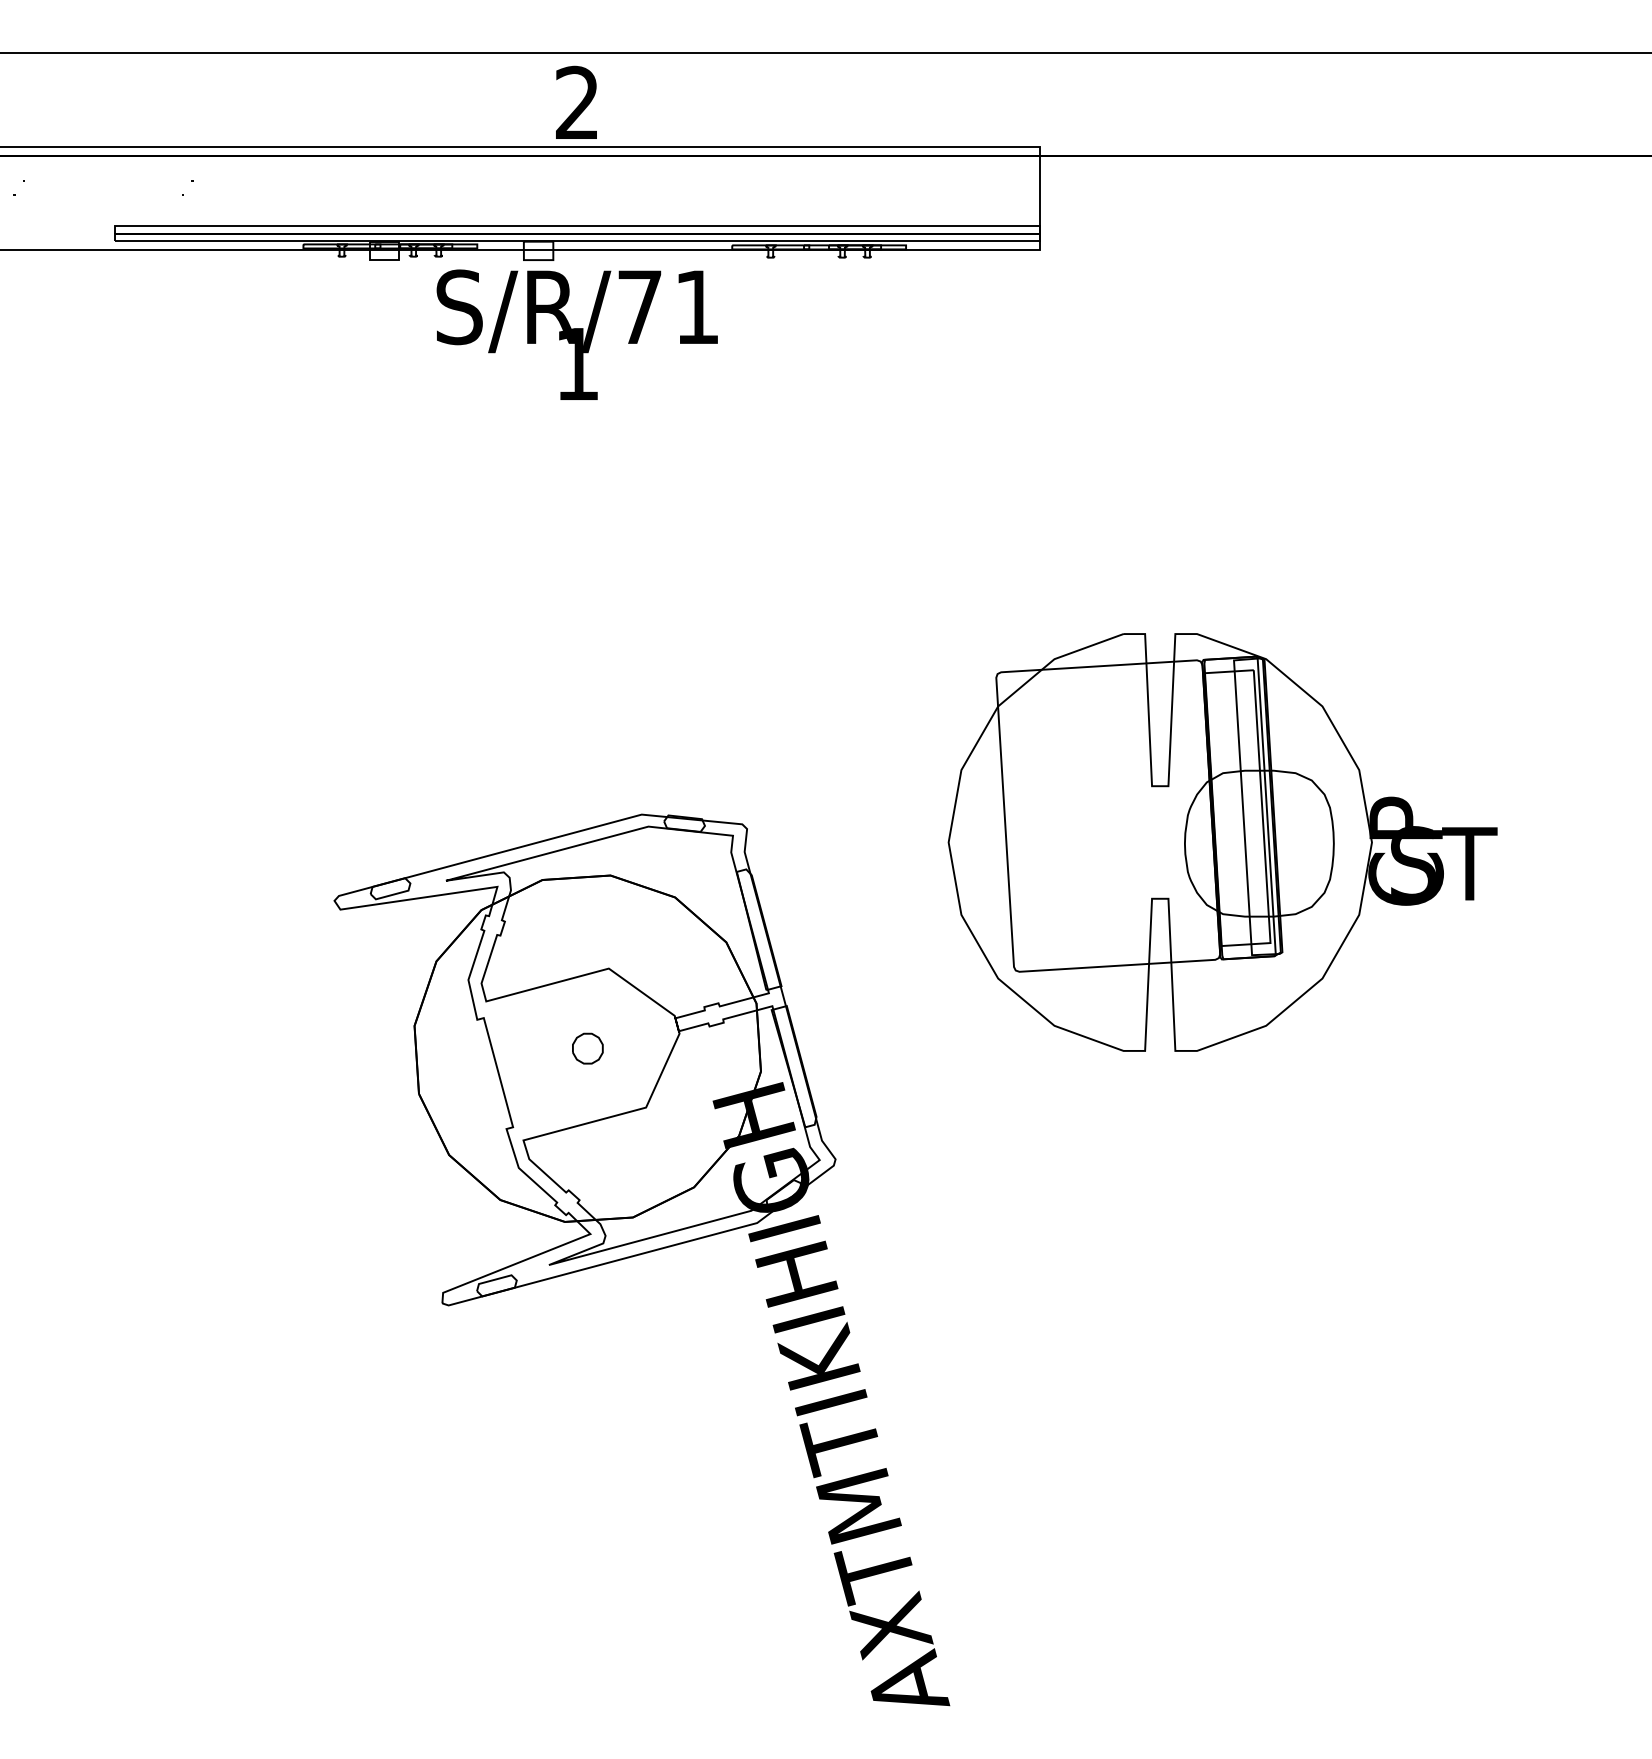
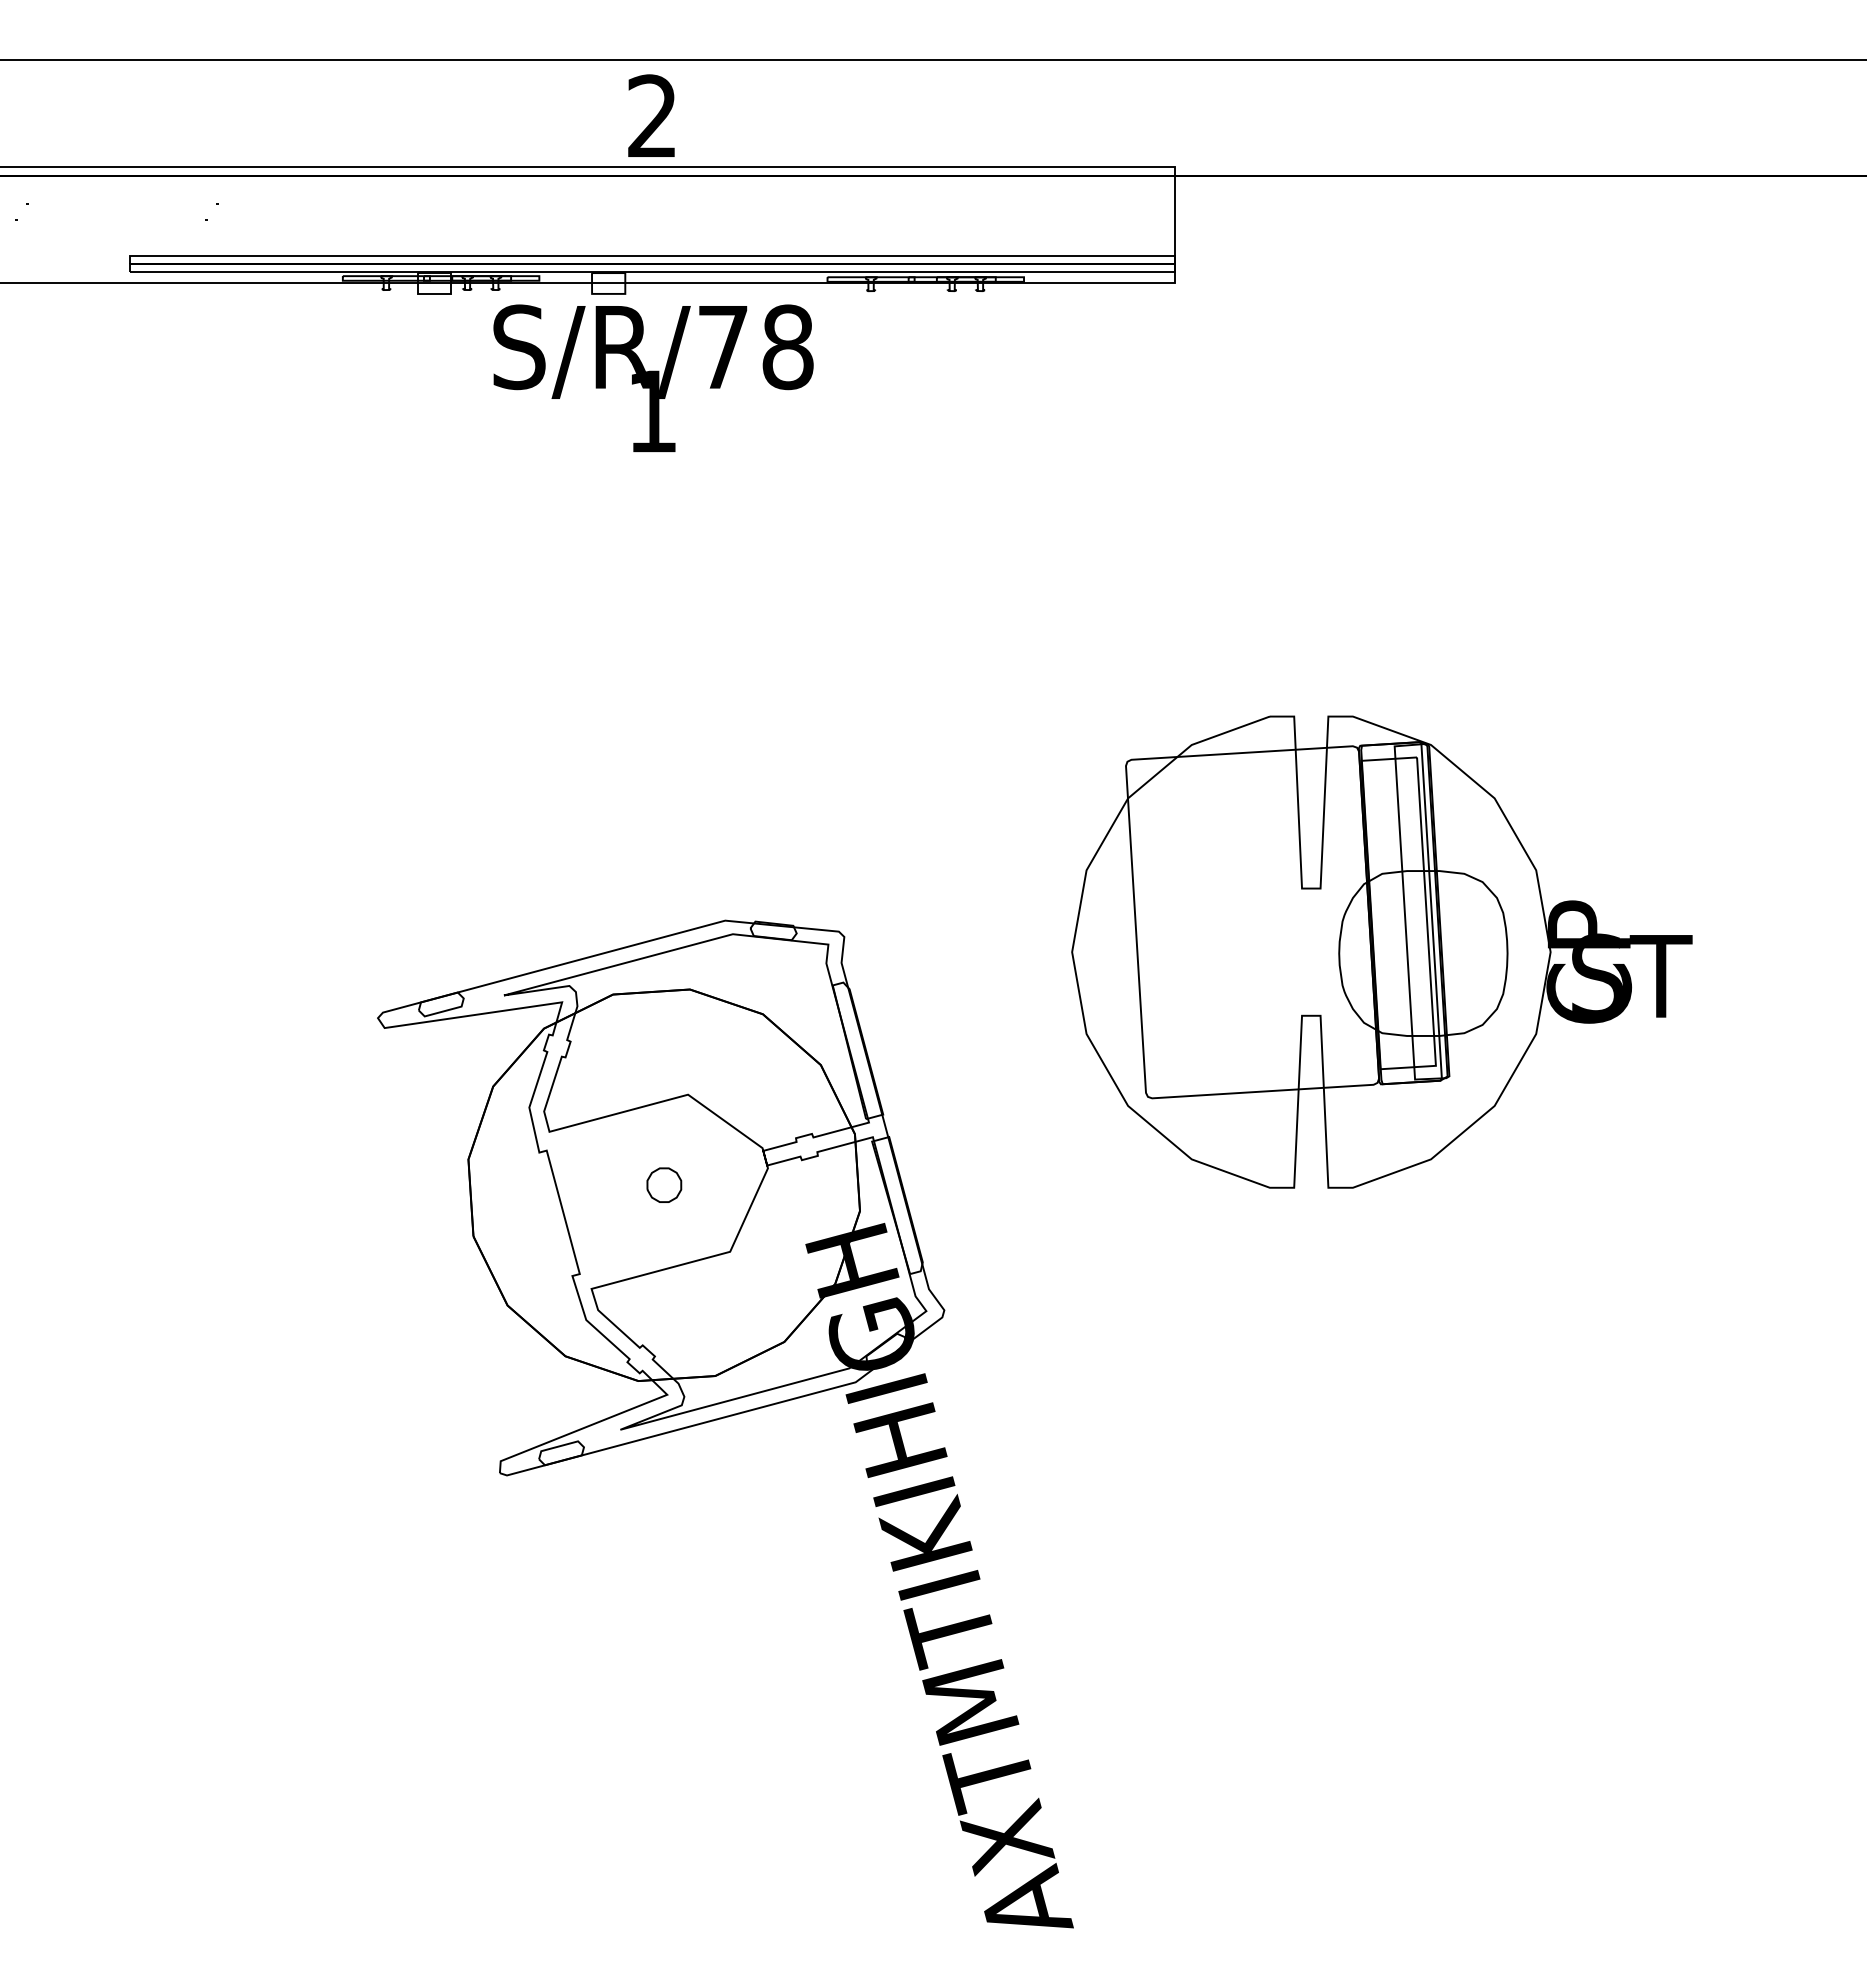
text: (697, 307) -> (788, 347), S/R/71 -> S/R/78

